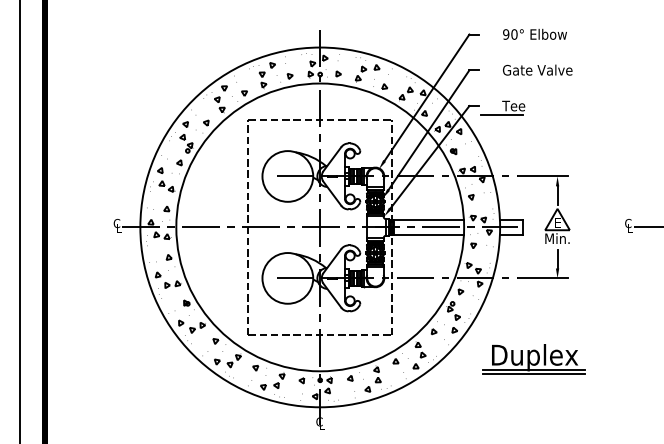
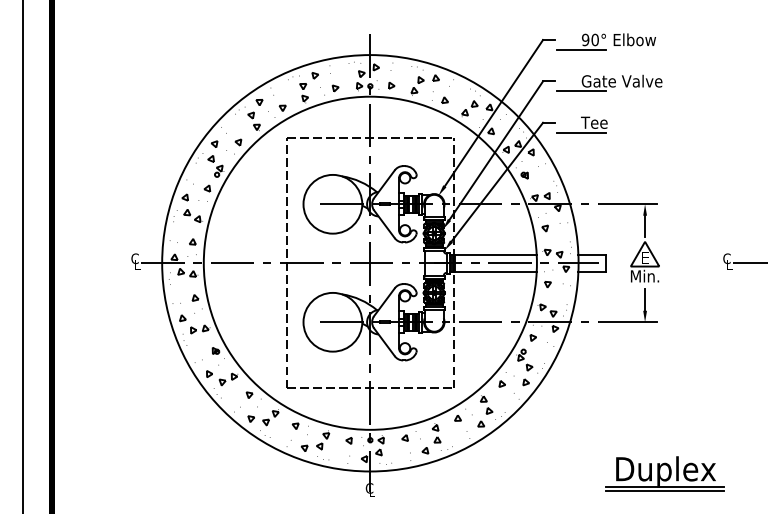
line: (501, 43) -> (580, 50), added
line: (501, 79) -> (580, 91), added
part: (533, 358) -> (664, 473), moved

